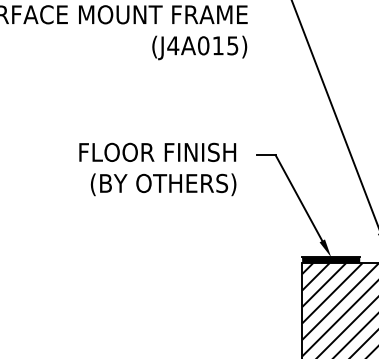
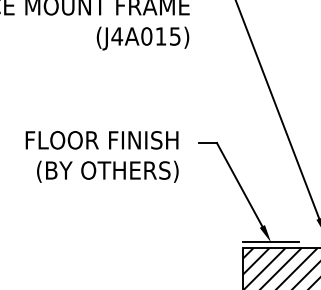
fill: (331, 260) -> (271, 245), removed

